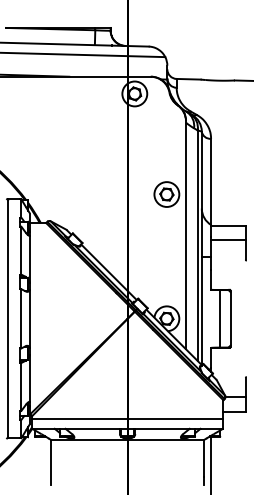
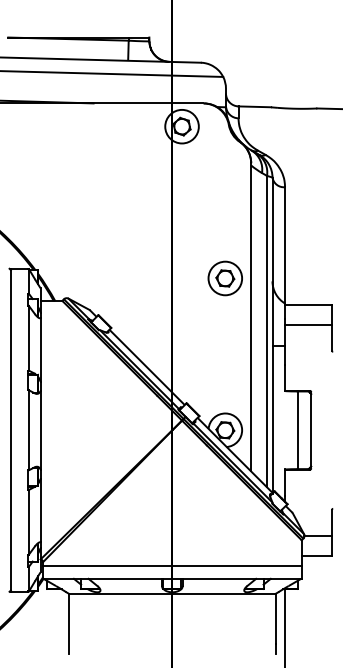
part: (166, 194) -> (224, 278), moved

